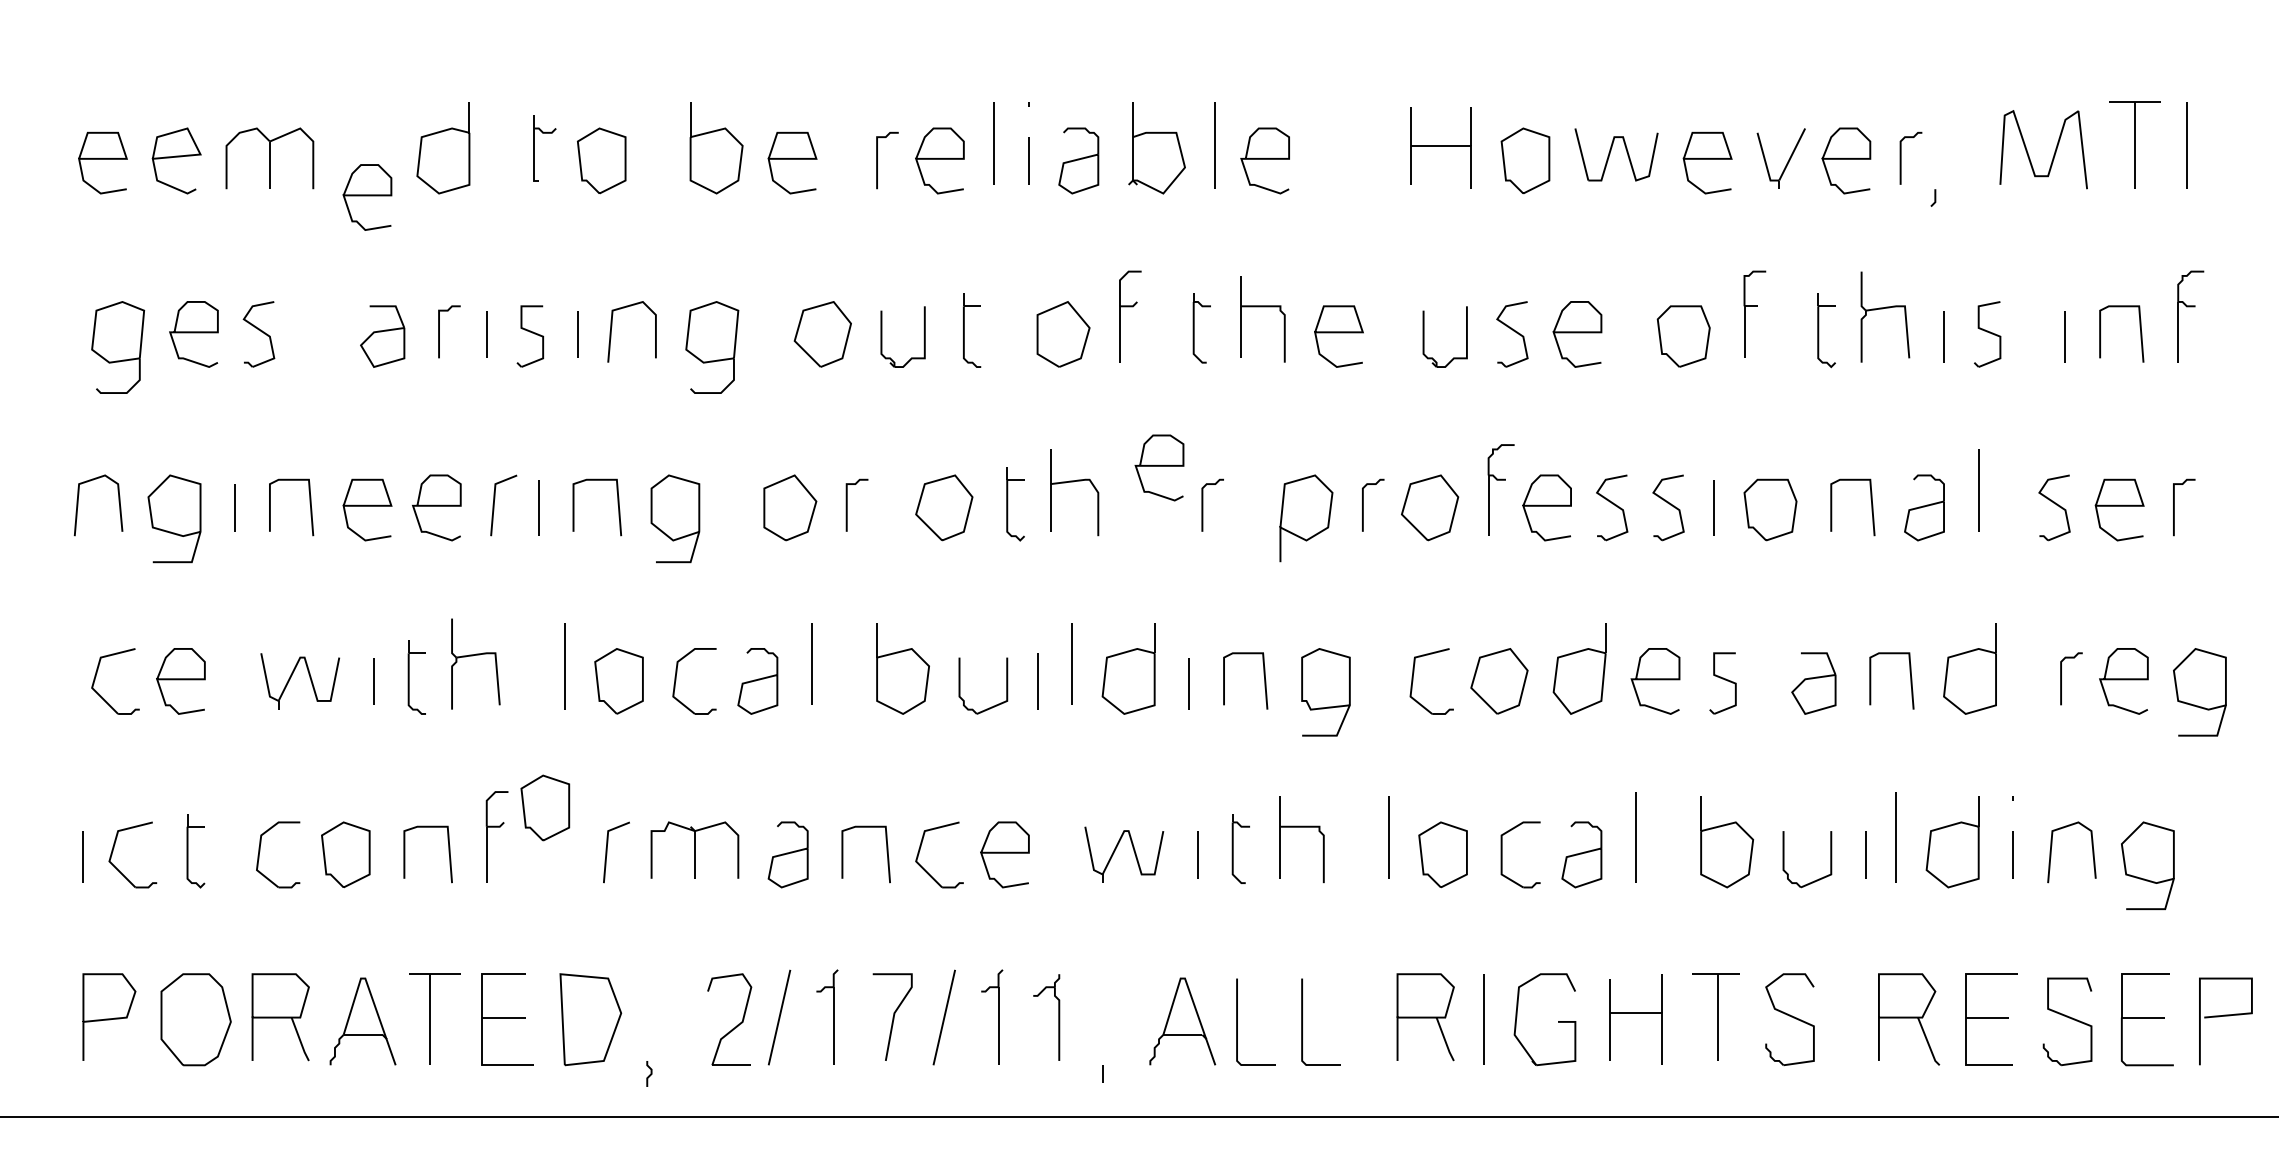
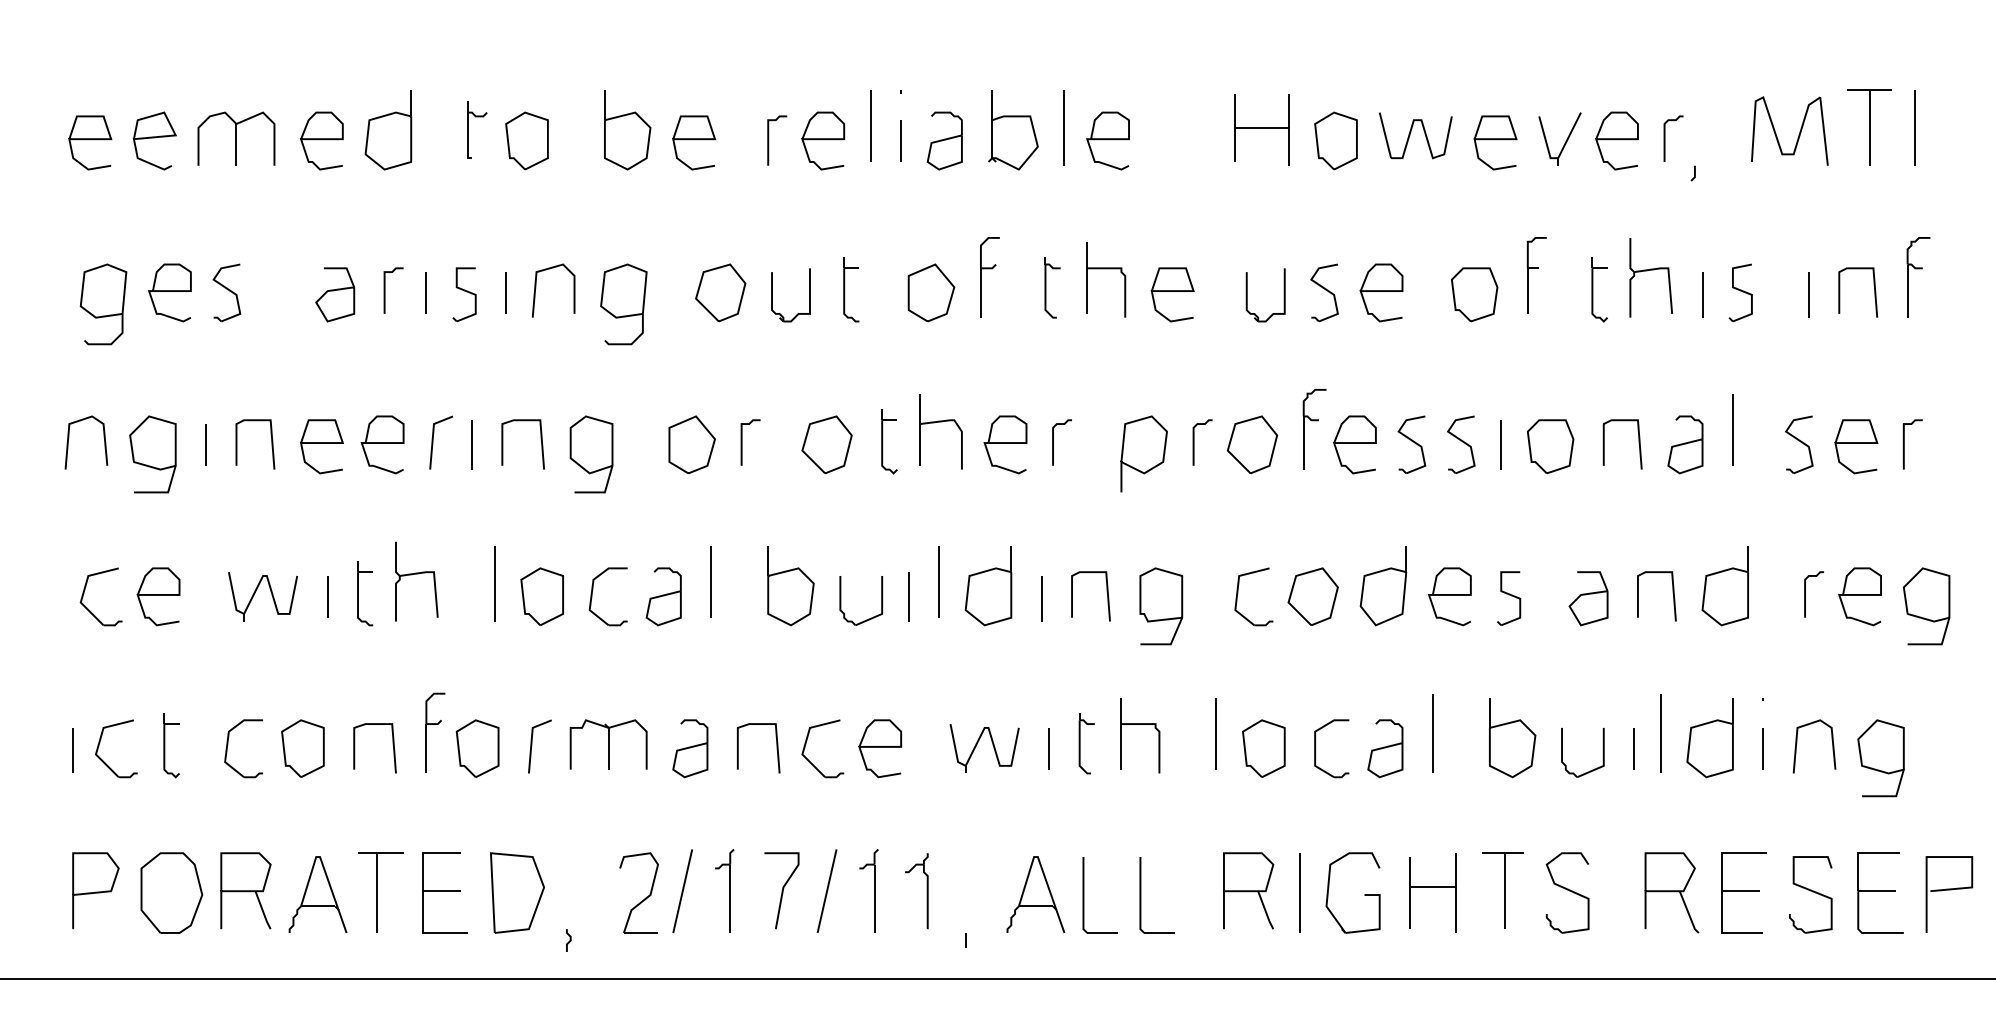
curve: (367, 196) -> (321, 140), moved
curve: (1159, 466) -> (1005, 443), moved
part: (545, 807) -> (477, 748), moved

